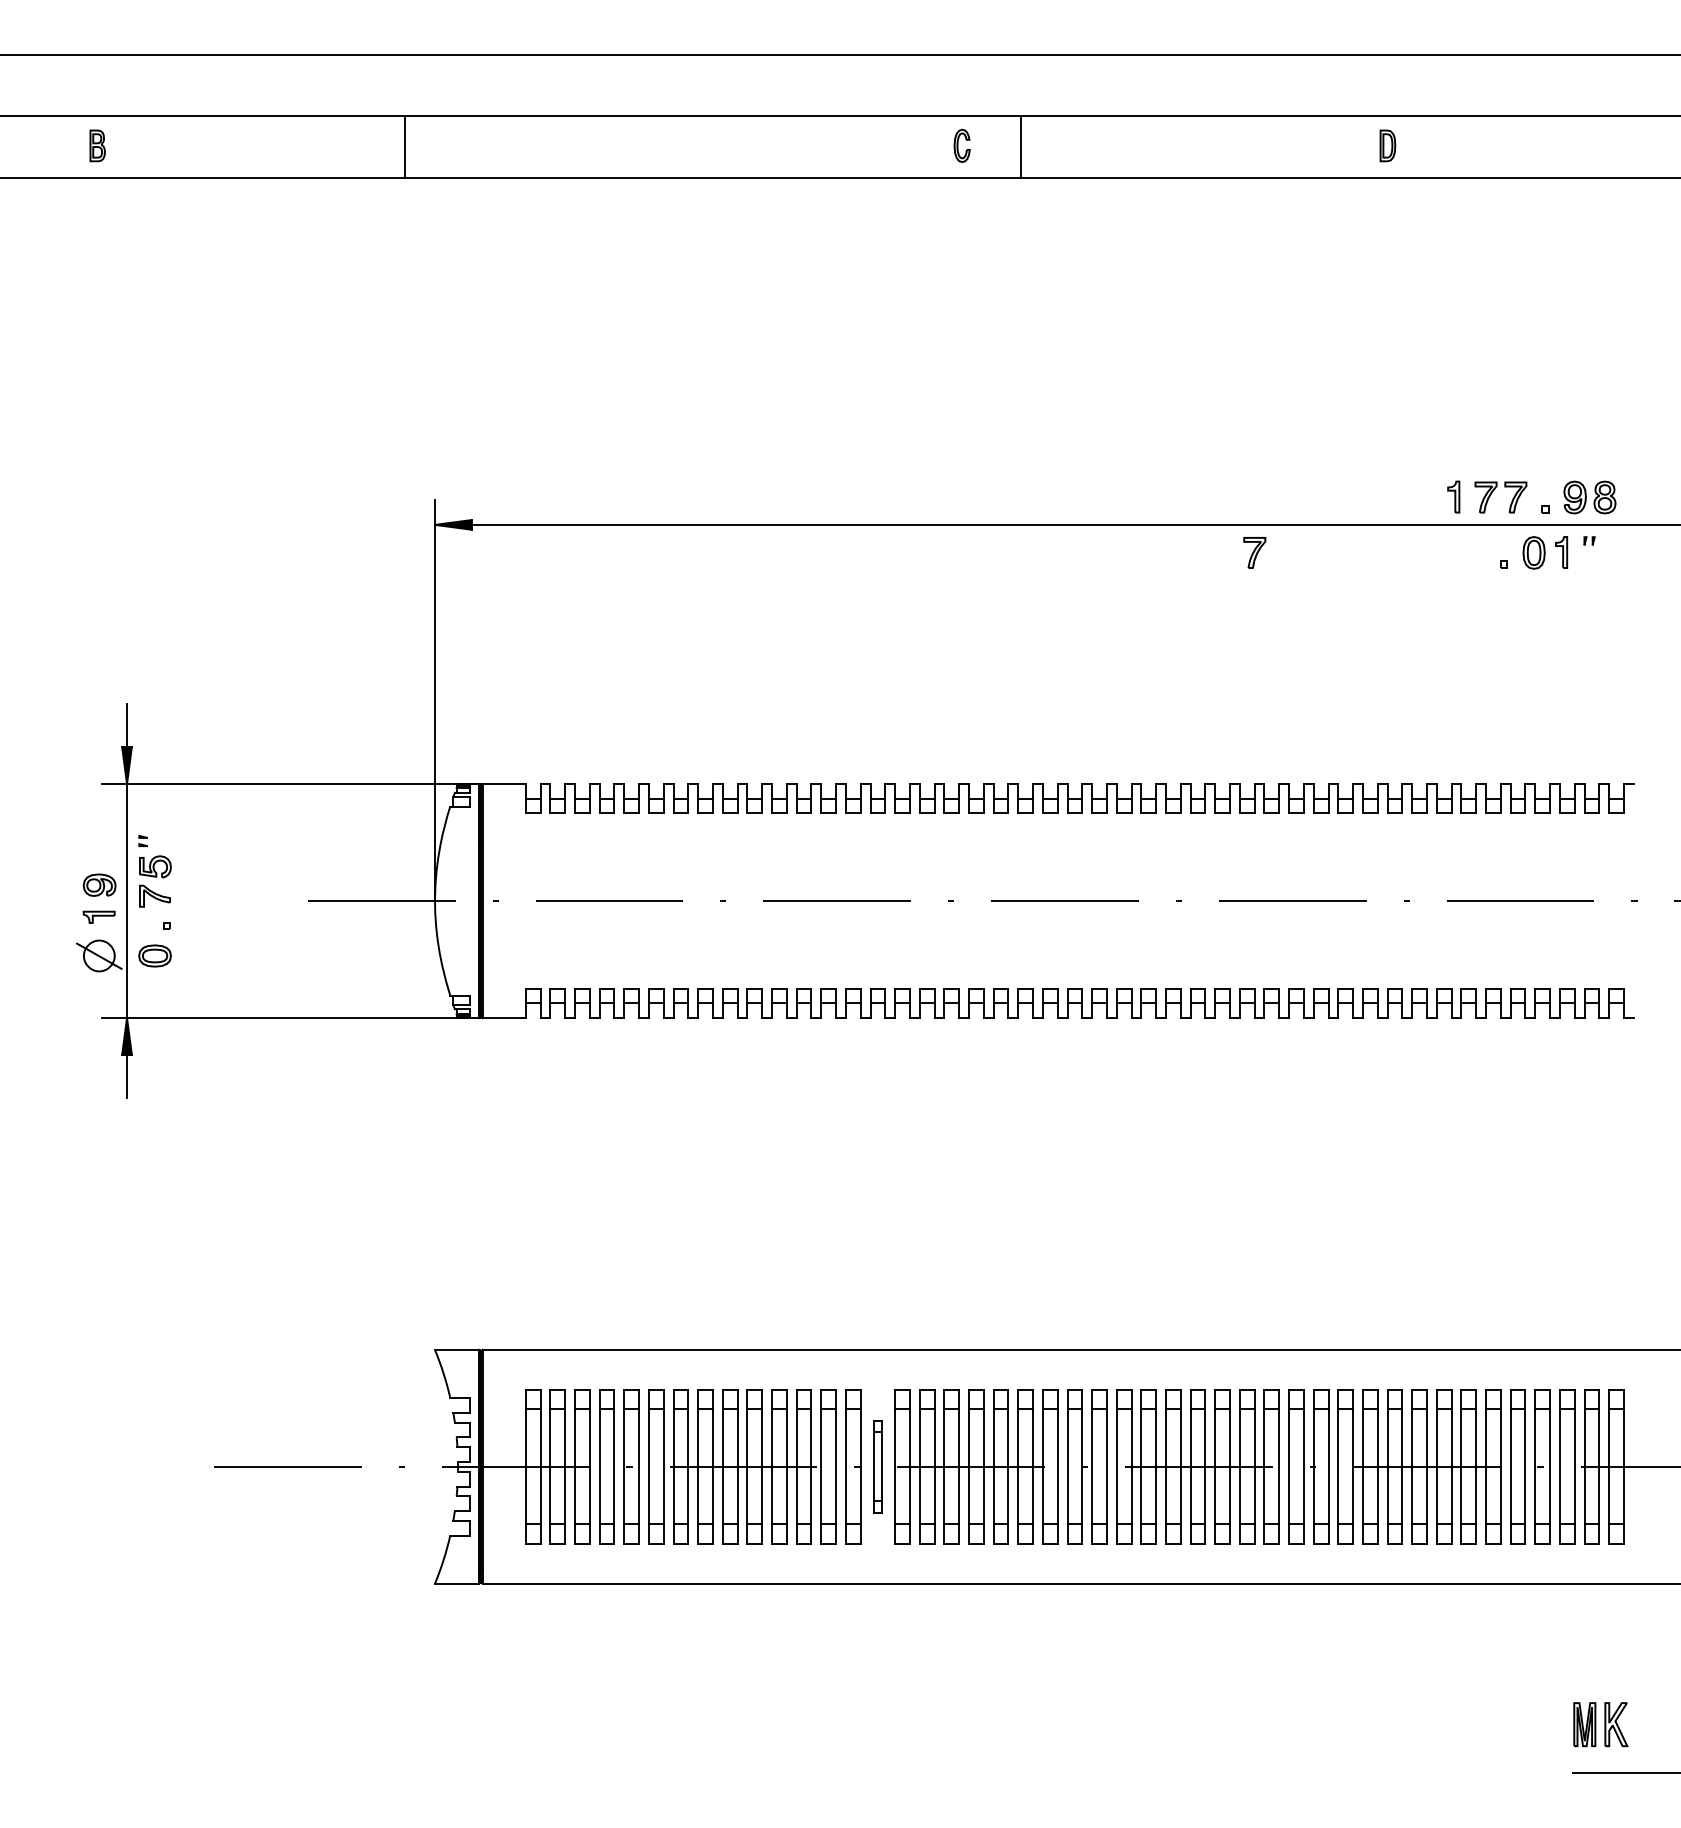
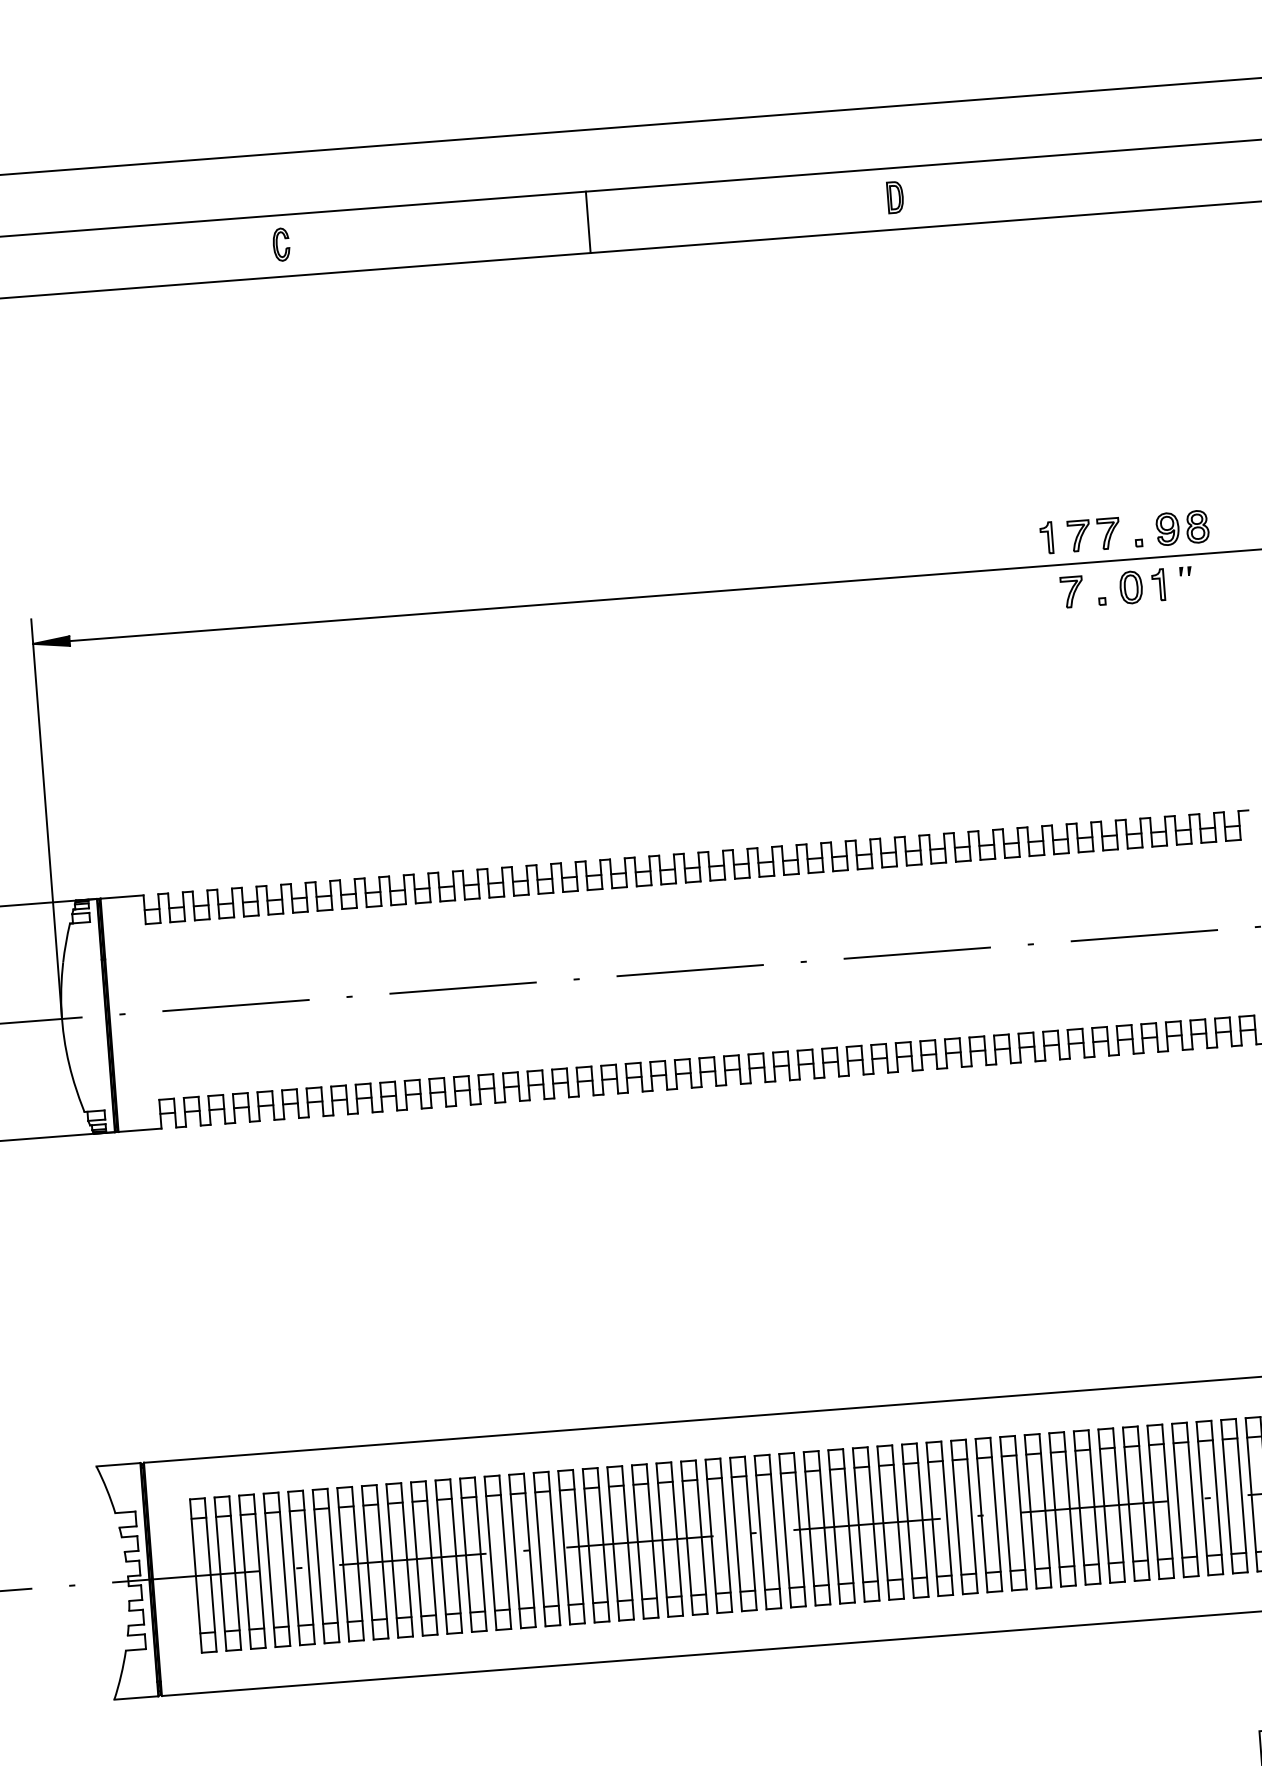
part: (961, 145) -> (280, 244), moved
part: (1387, 145) -> (894, 197), moved
part: (1254, 552) -> (1071, 591), moved
part: (877, 1466) -> (546, 1548), size x1.67

